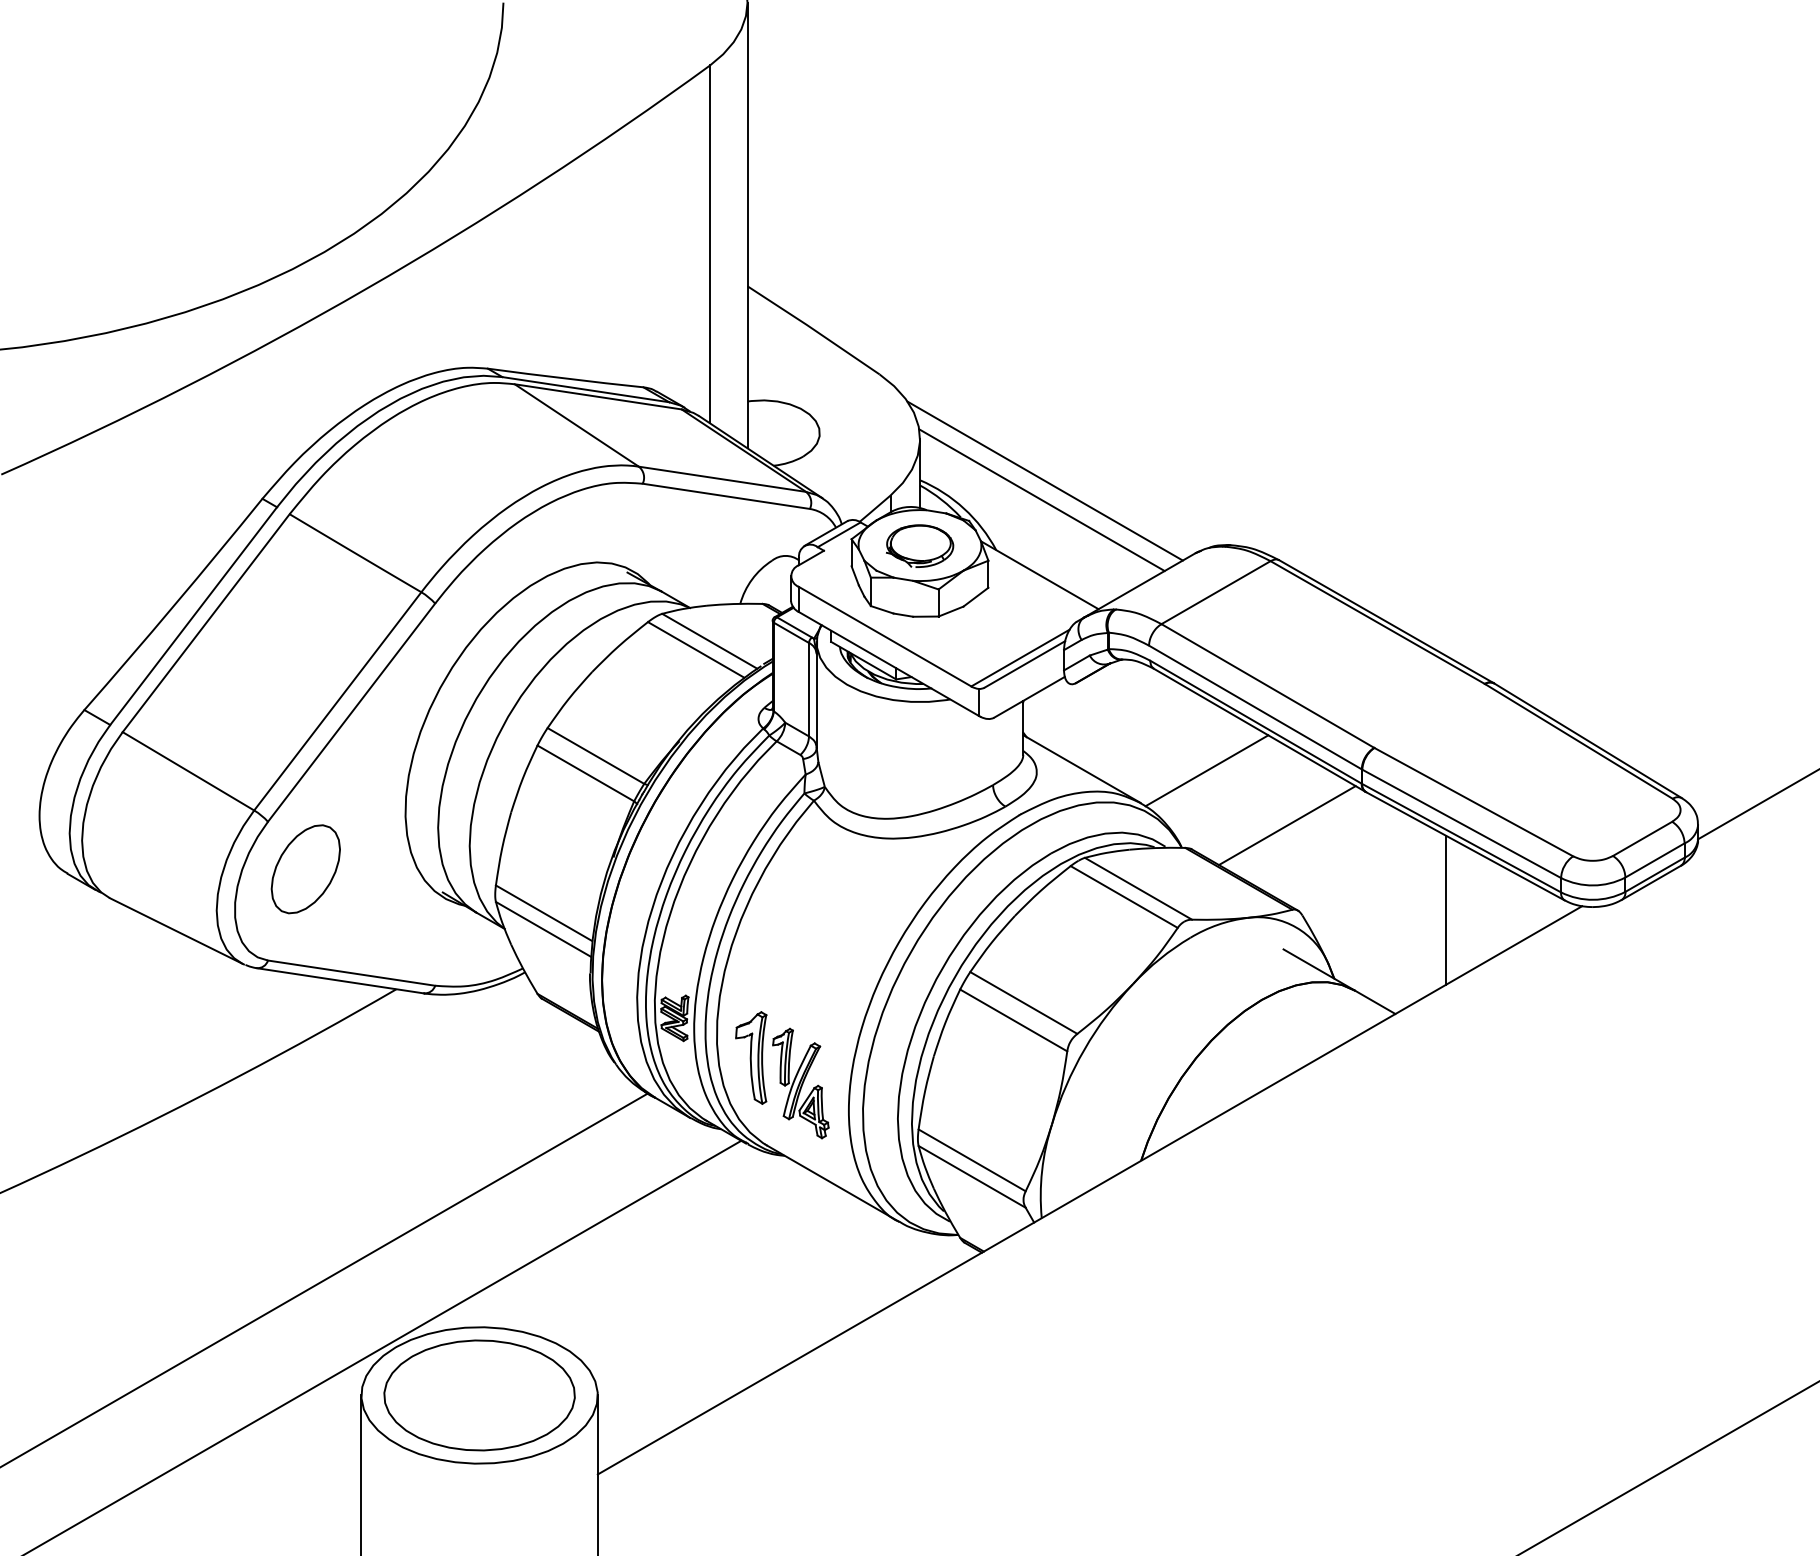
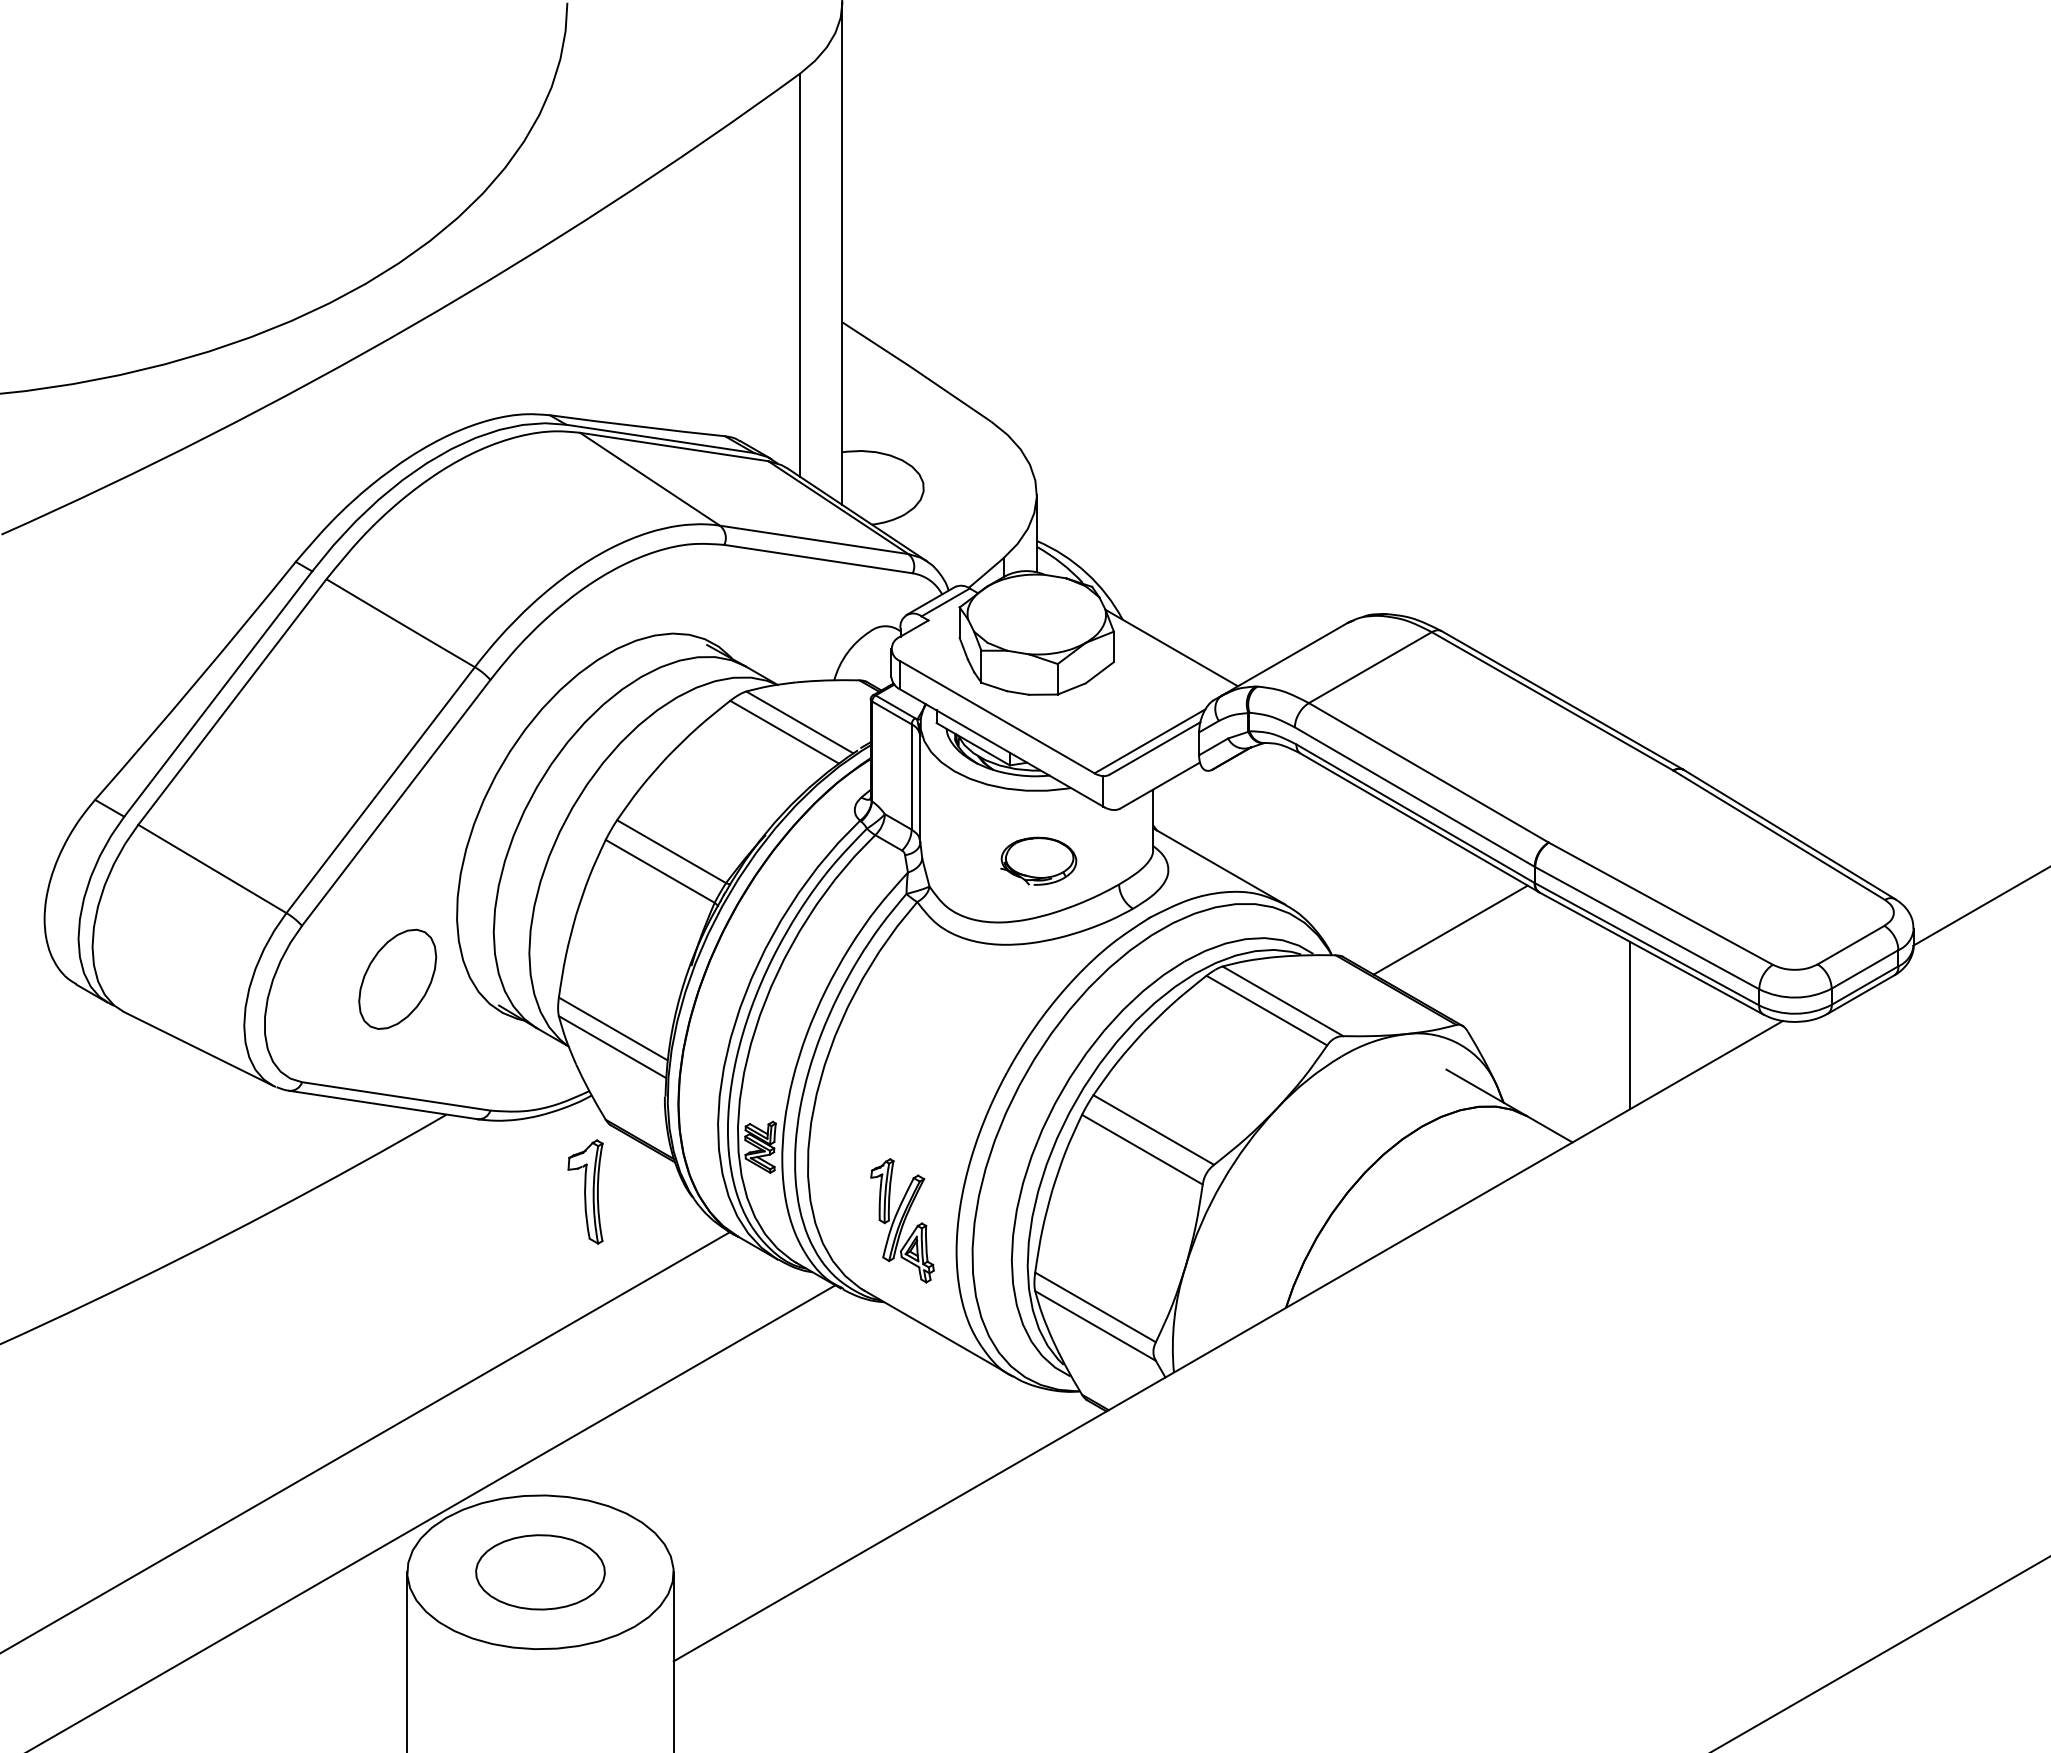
line: (1044, 480) -> (1177, 541), removed
line: (1041, 500) -> (1173, 563), removed
part: (919, 545) -> (1038, 860), moved
line: (1206, 770) -> (1359, 868), removed
part: (305, 868) -> (397, 978), moved
part: (751, 1057) -> (585, 1191), moved
part: (479, 1395) -> (540, 1572), size x0.6

